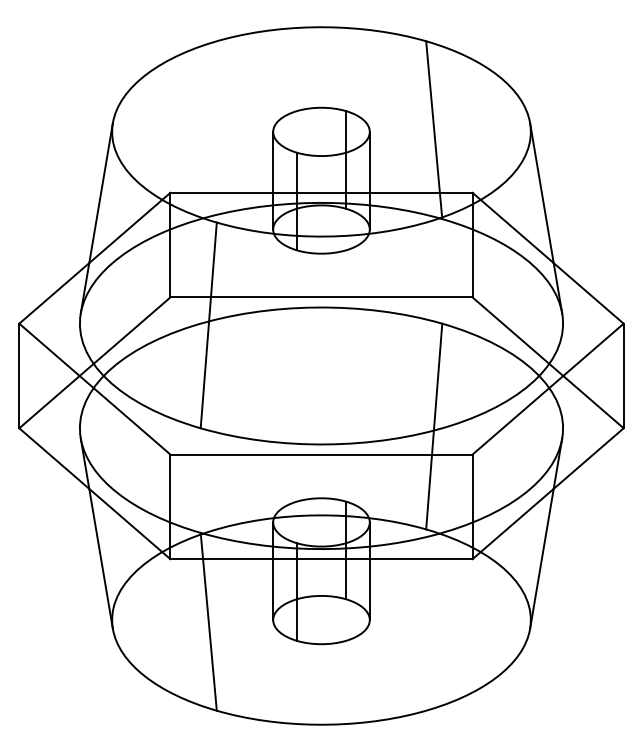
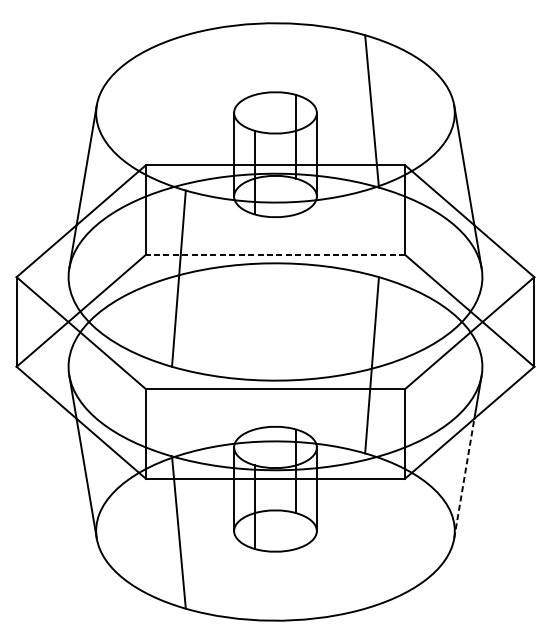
line: (321, 297) -> (275, 254), solid -> dashed
line: (541, 558) -> (463, 478), solid -> dashed

